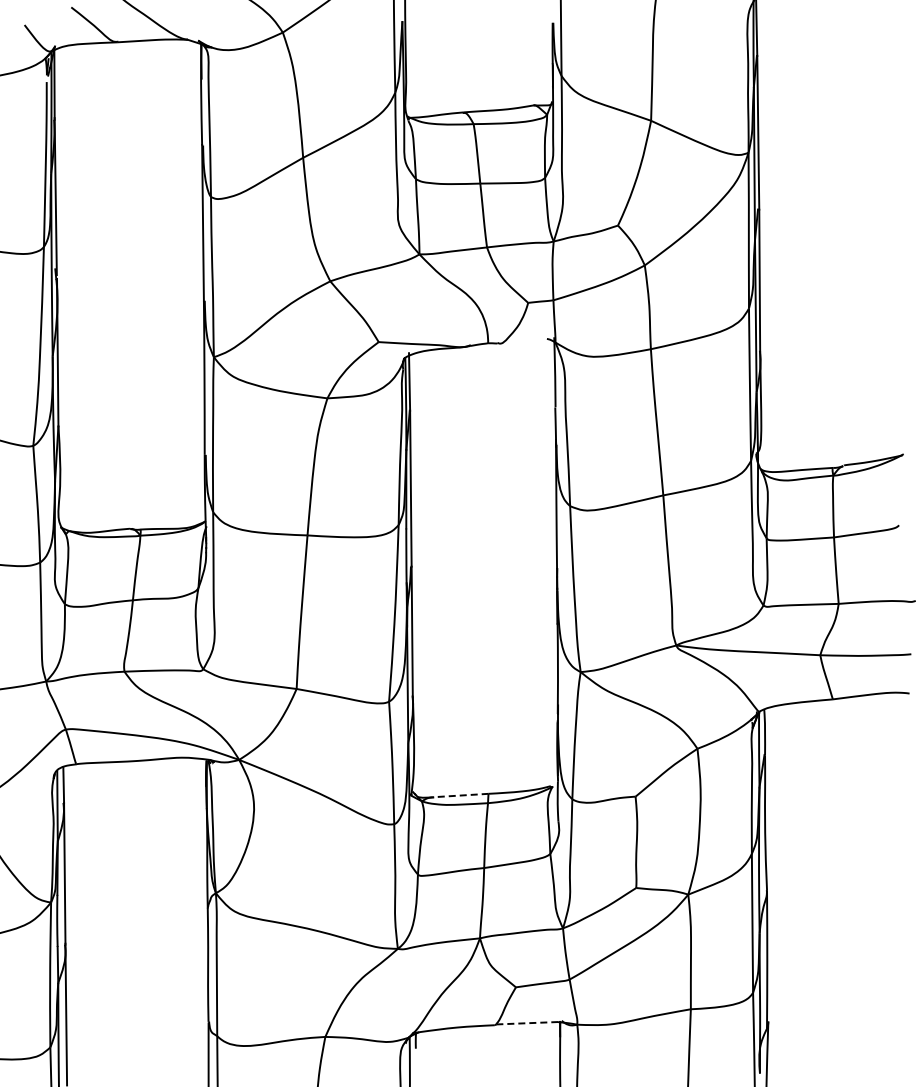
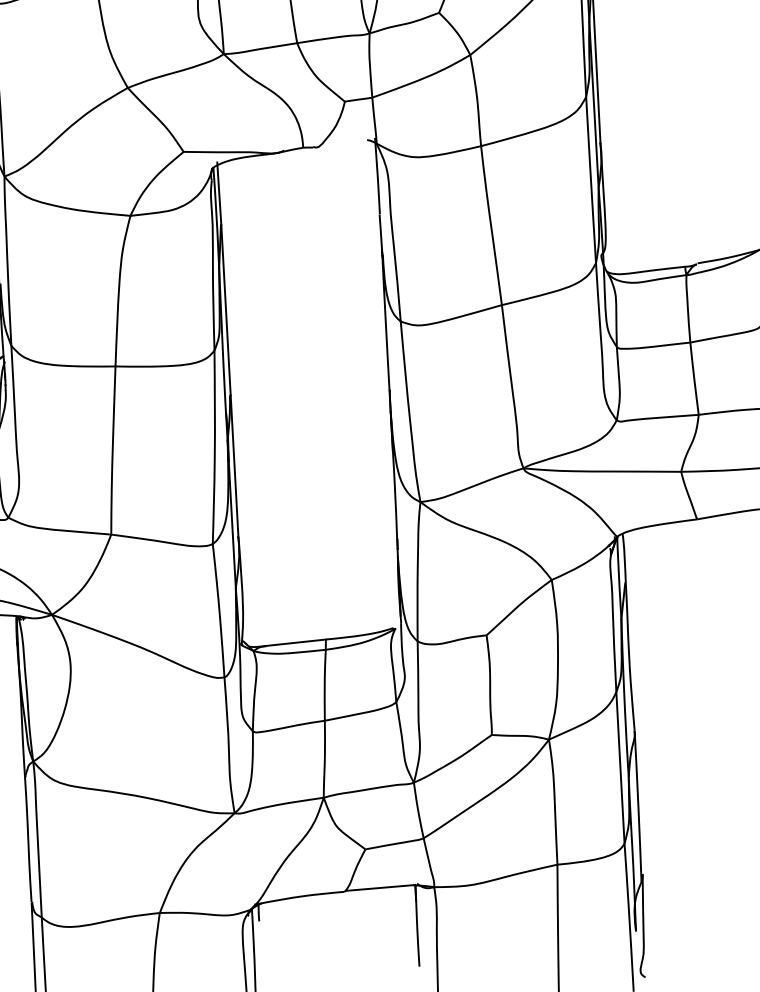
line: (460, 795) -> (295, 642), dashed -> solid
line: (527, 1023) -> (379, 888), dashed -> solid

